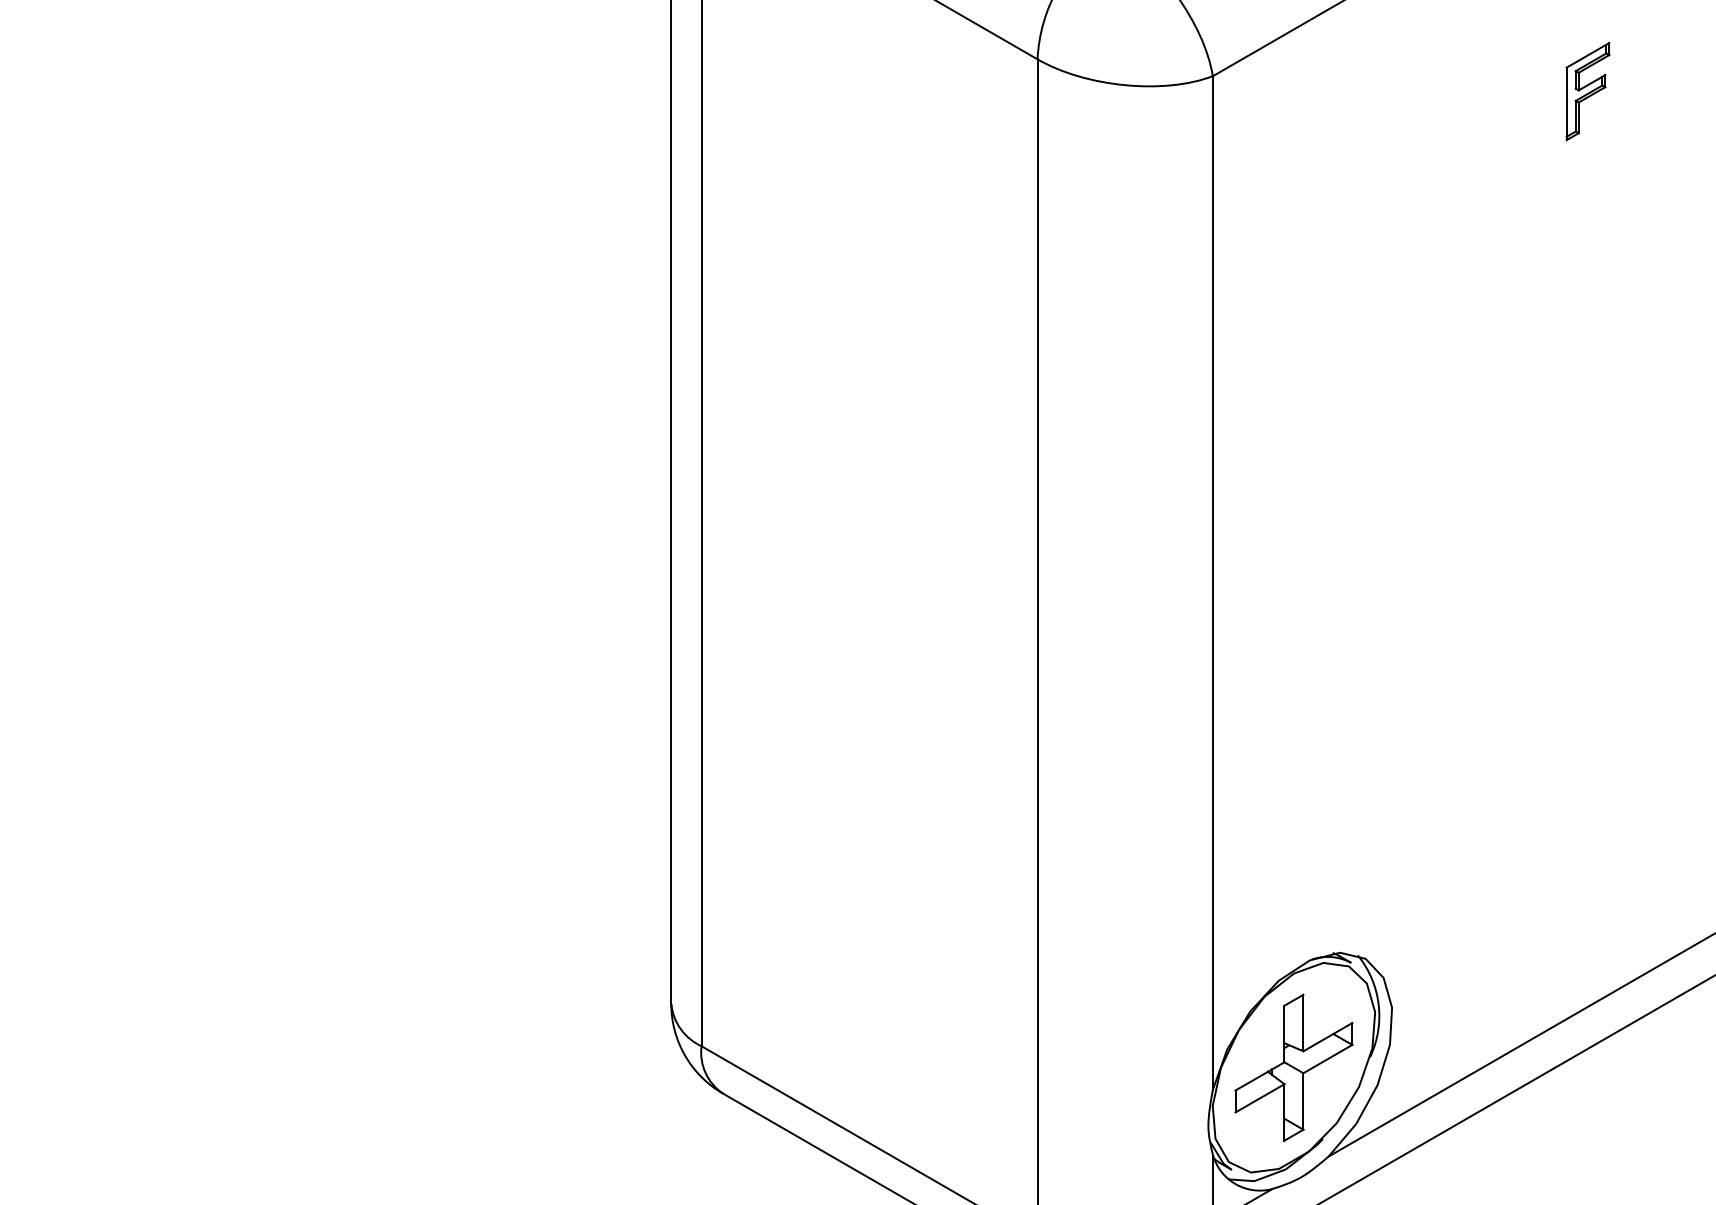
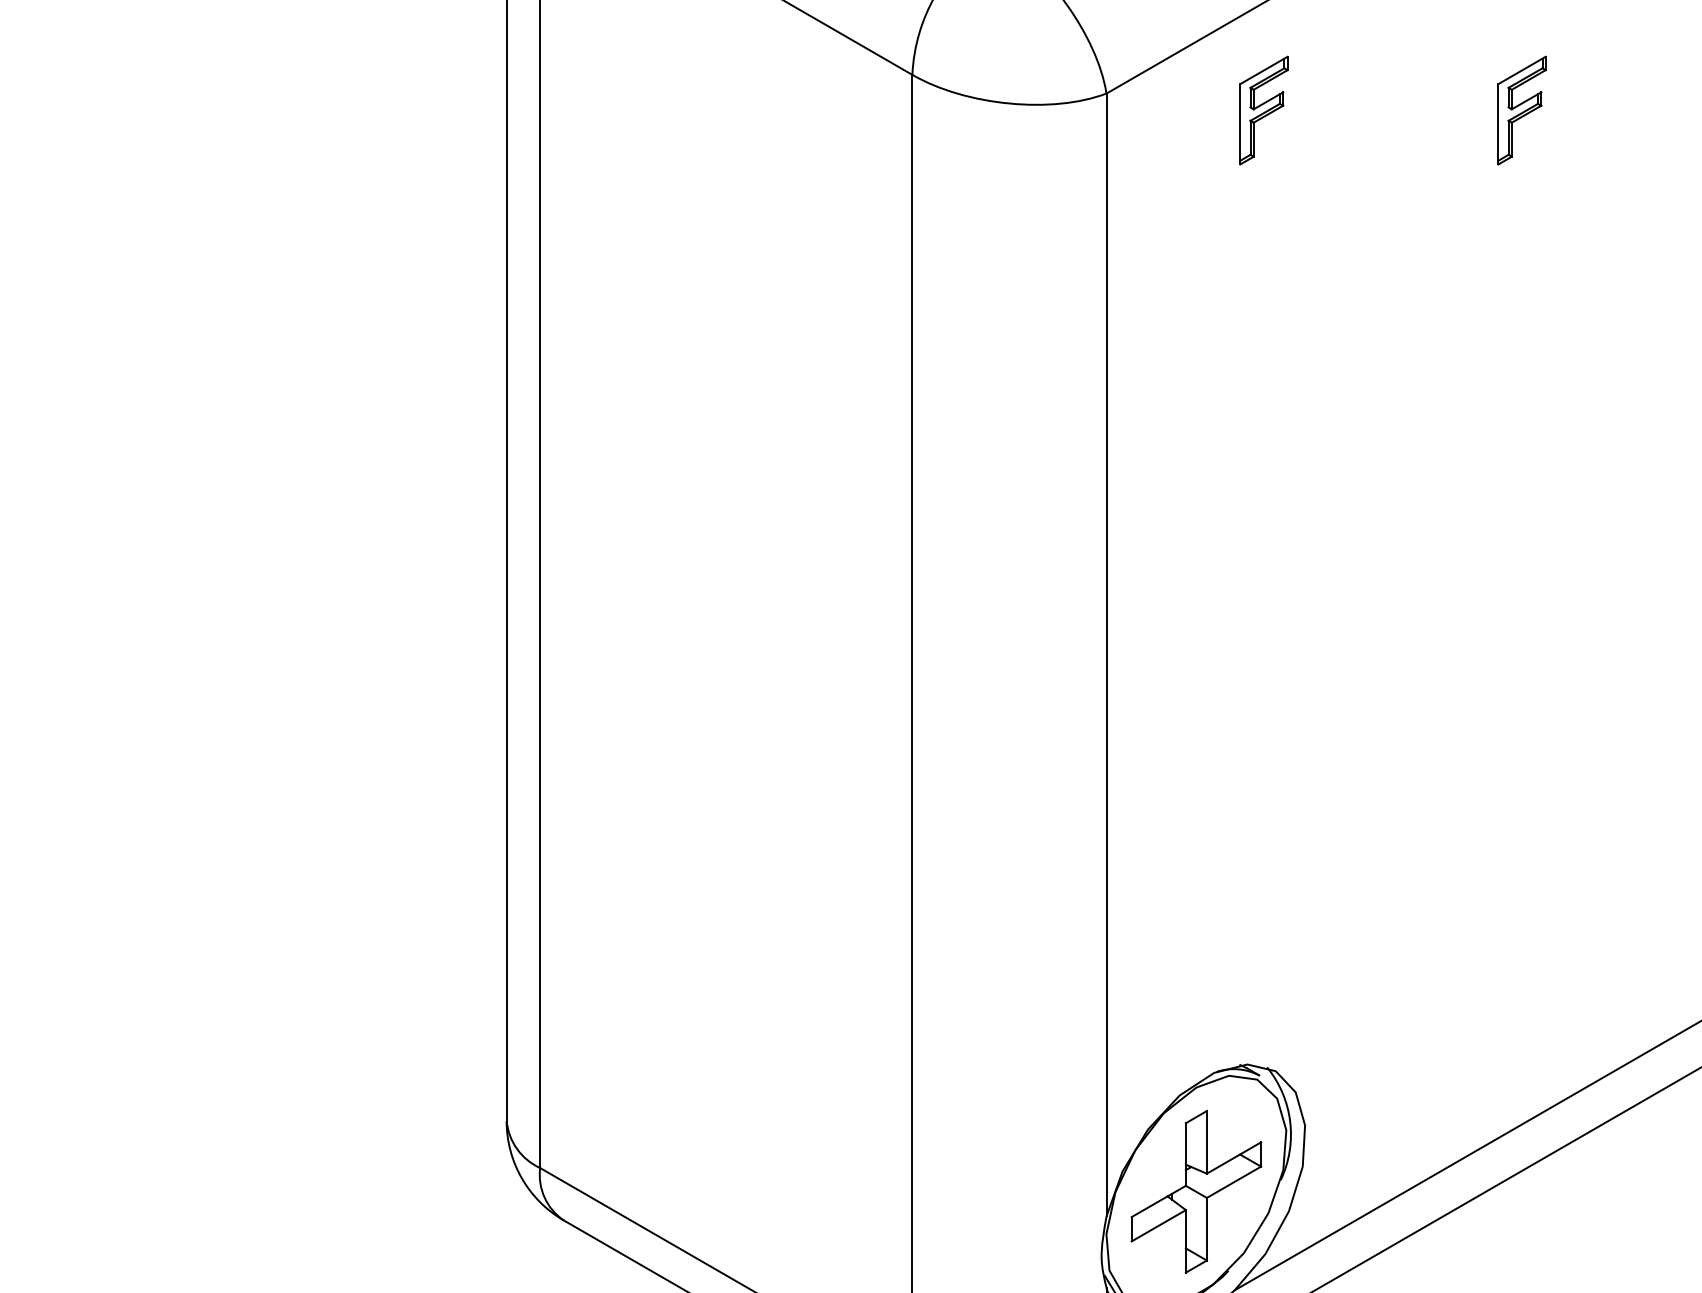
part: (1354, 91) -> (1263, 110), added

